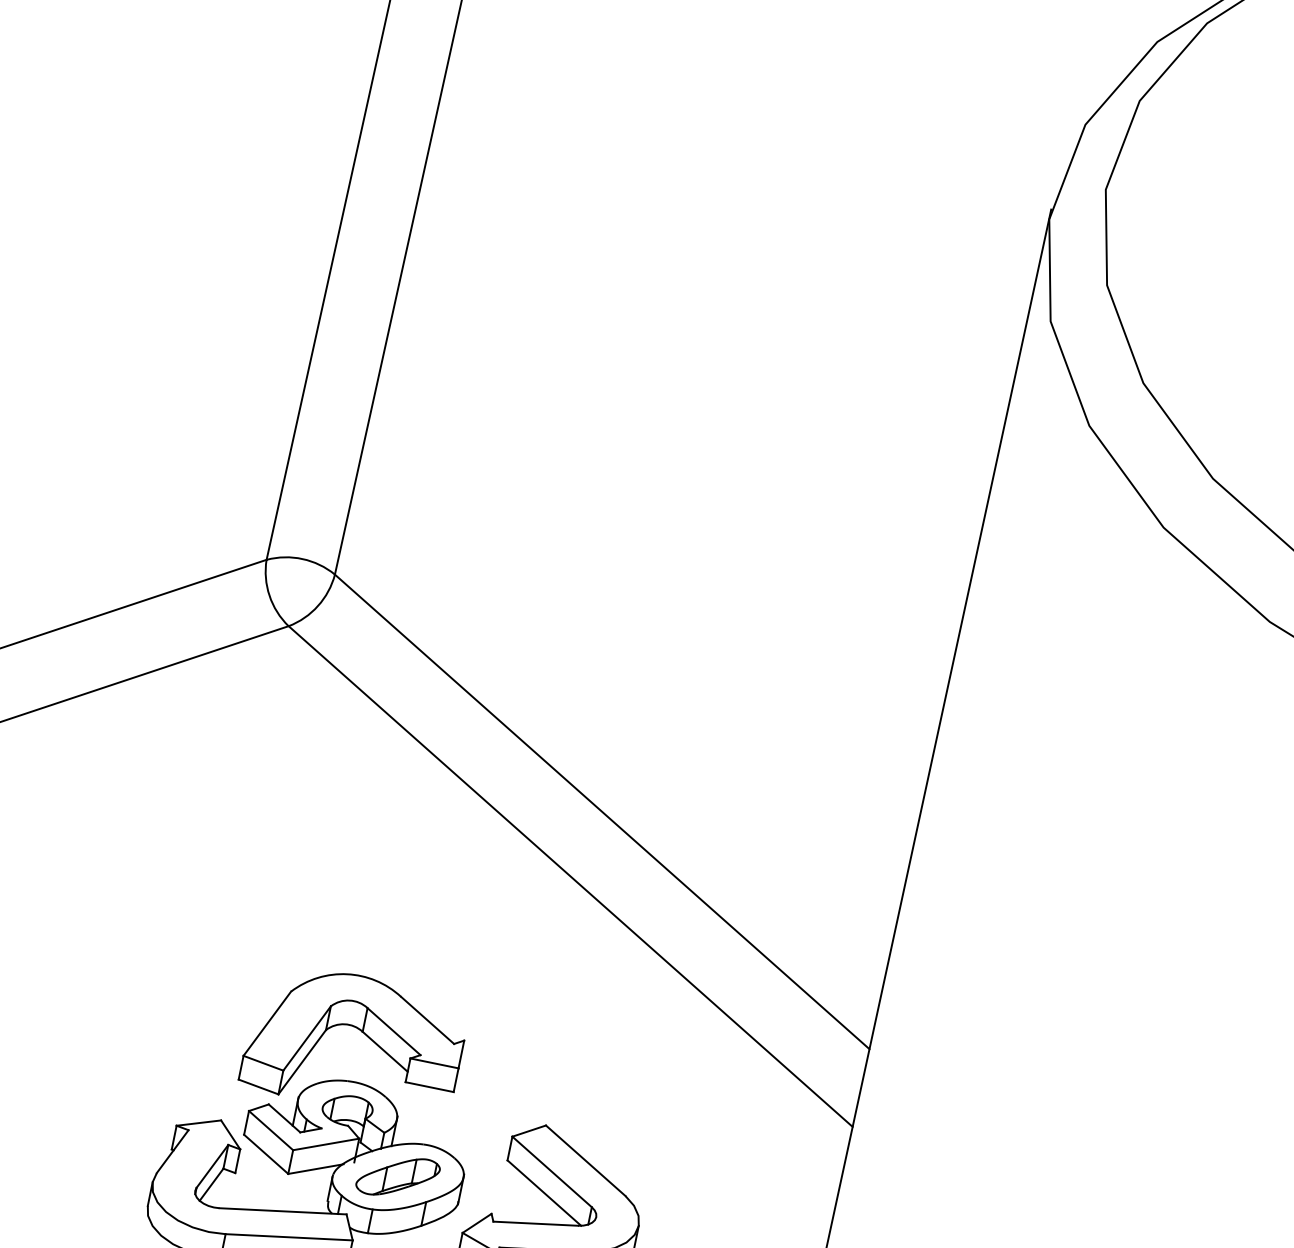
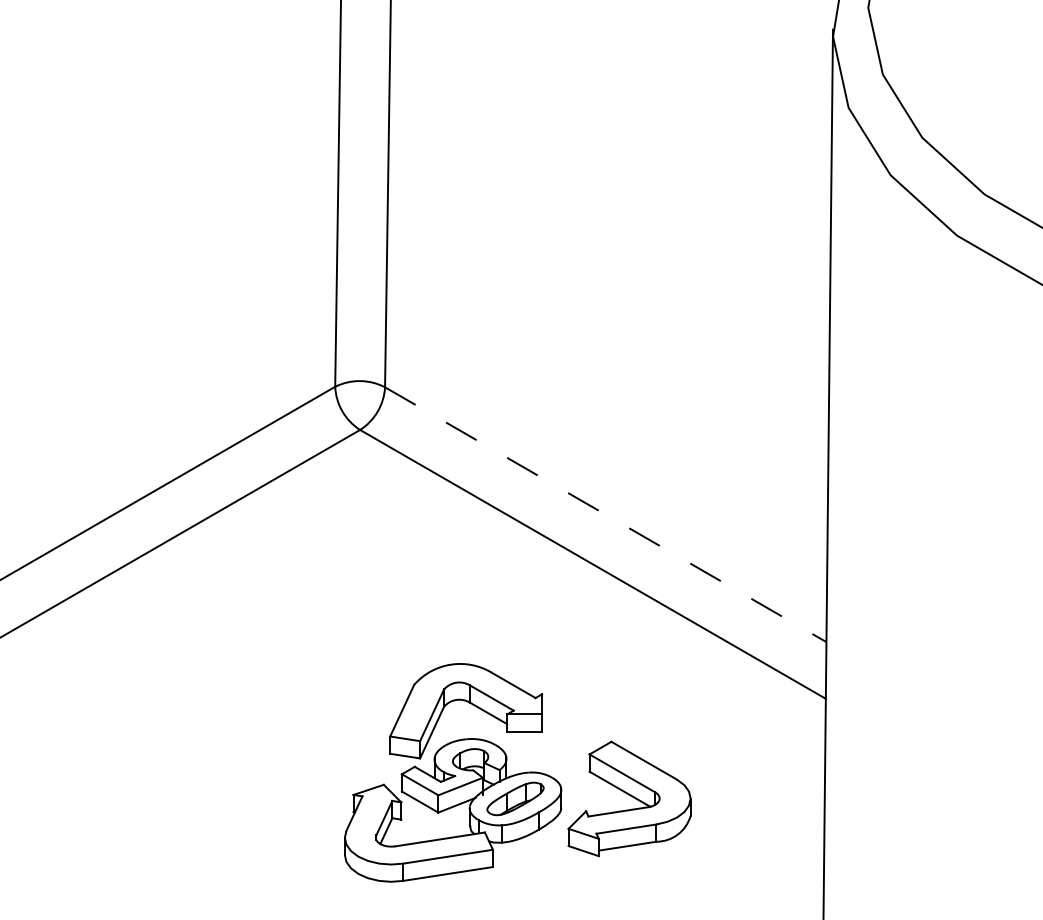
line: (601, 811) -> (605, 514), solid -> dashed

